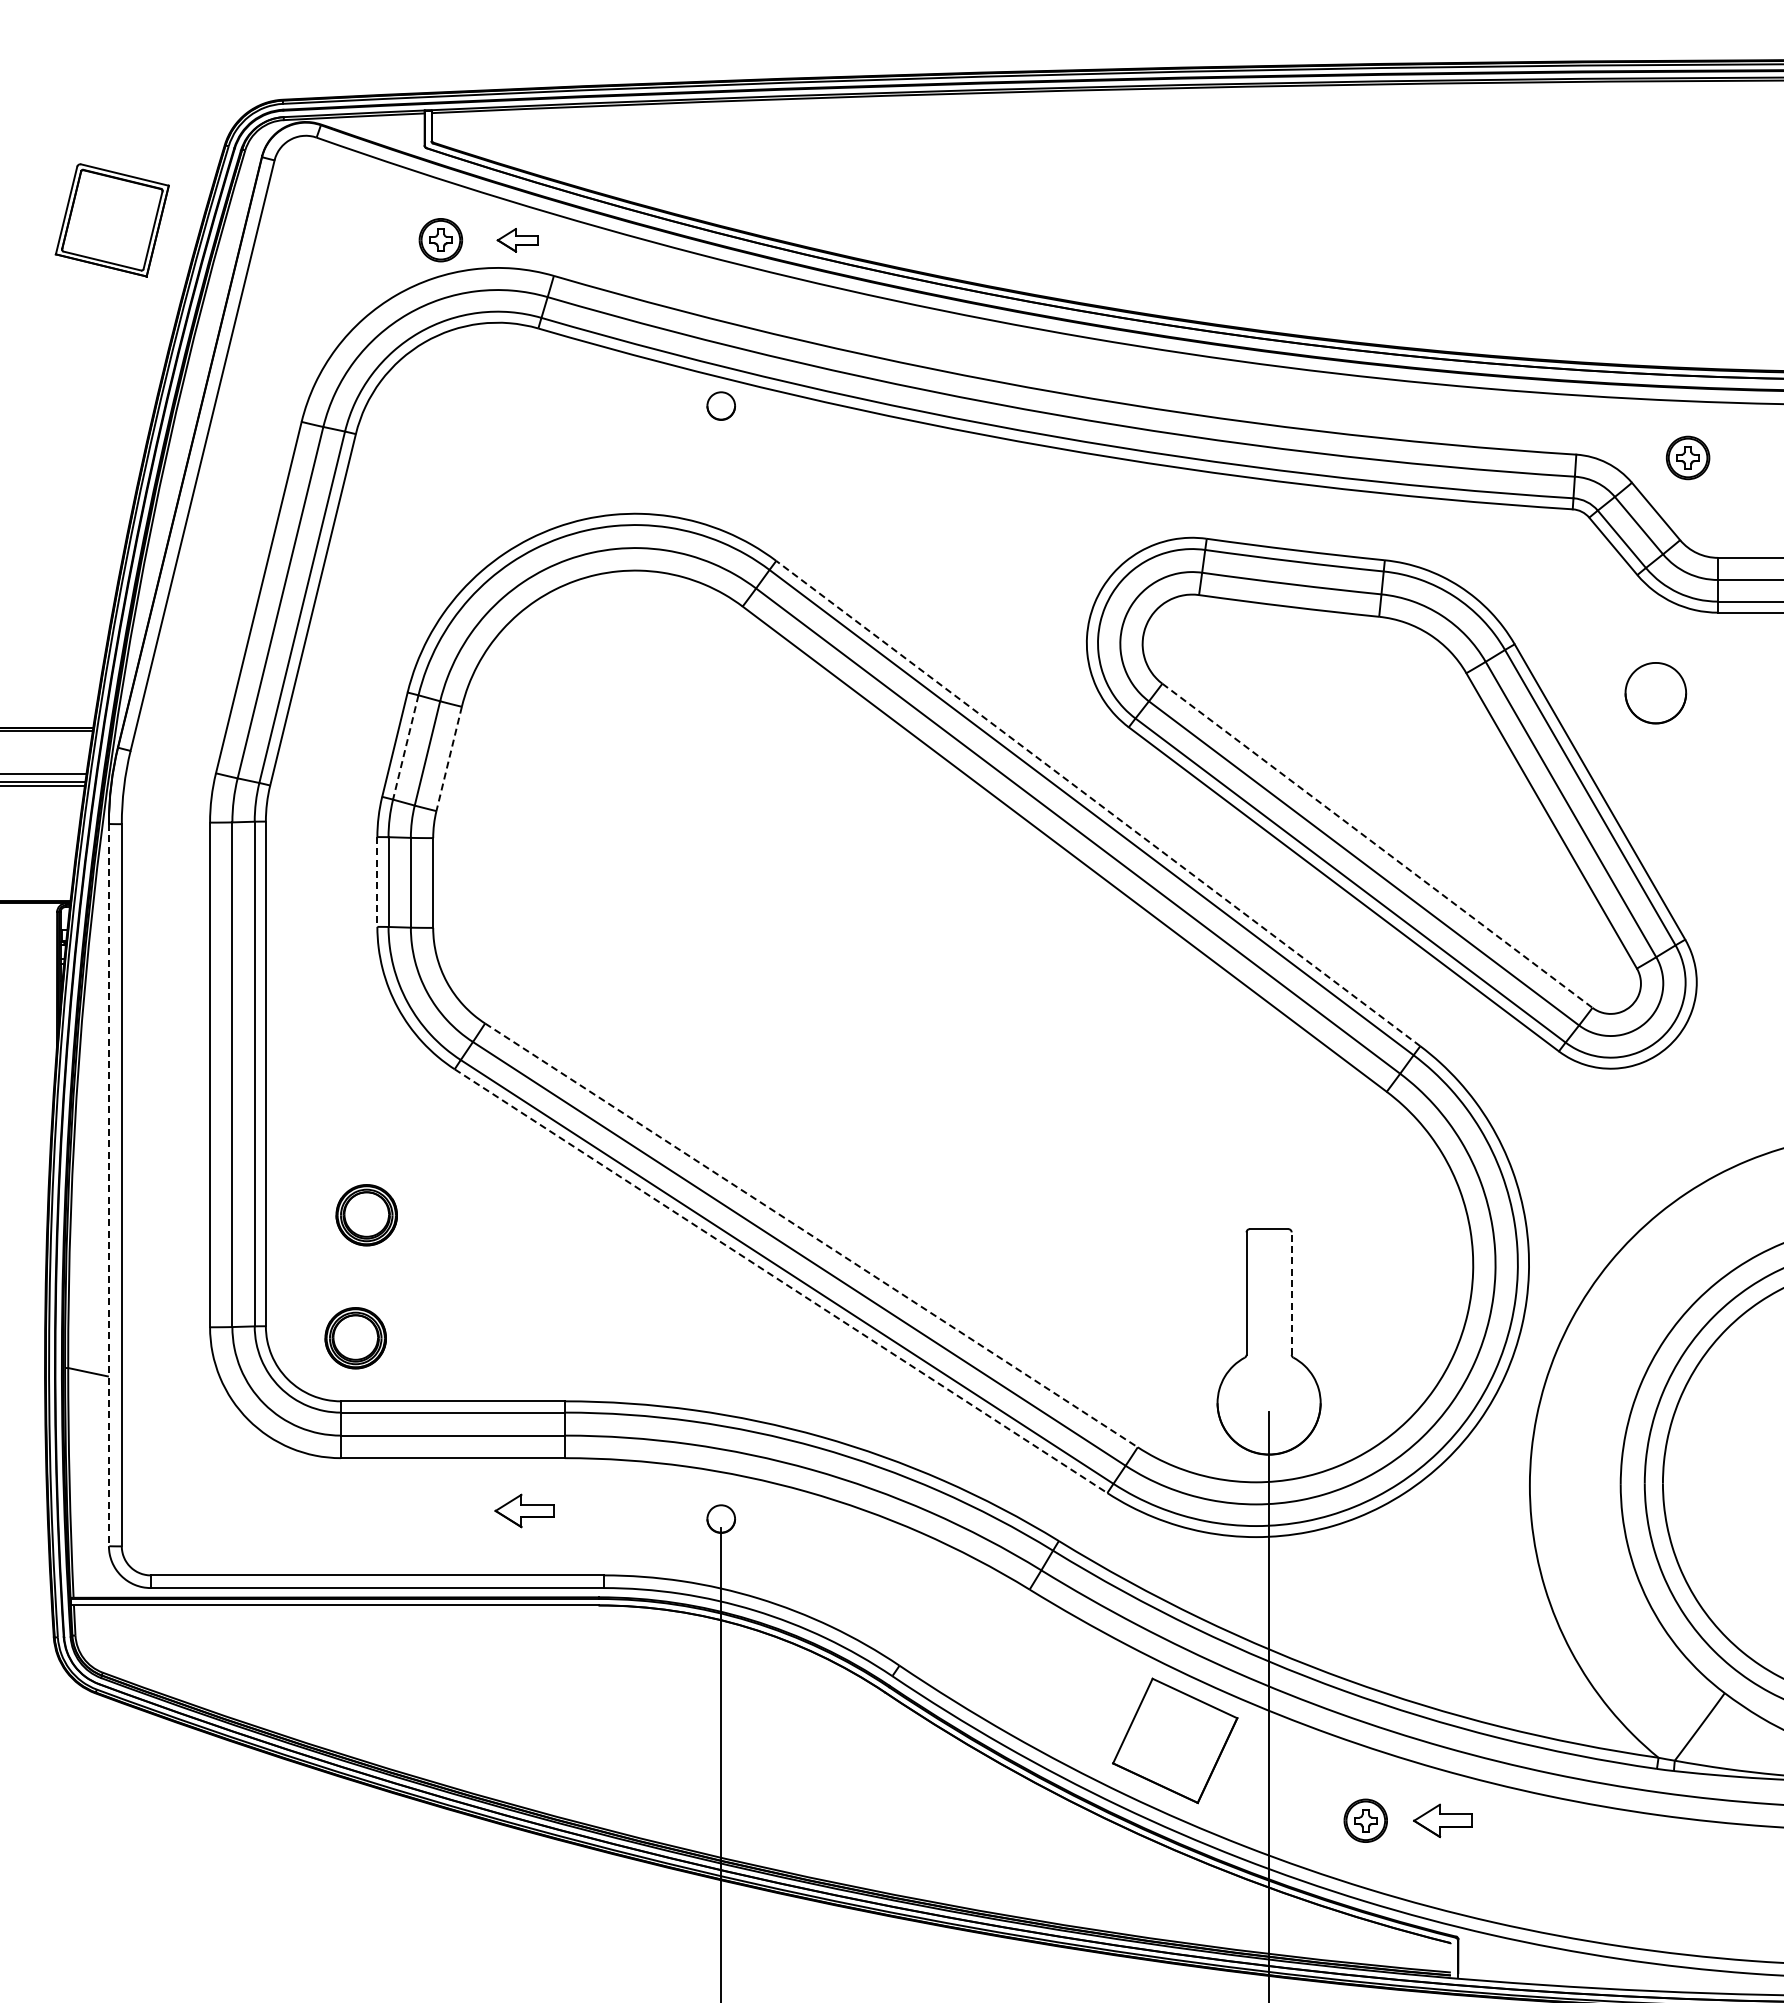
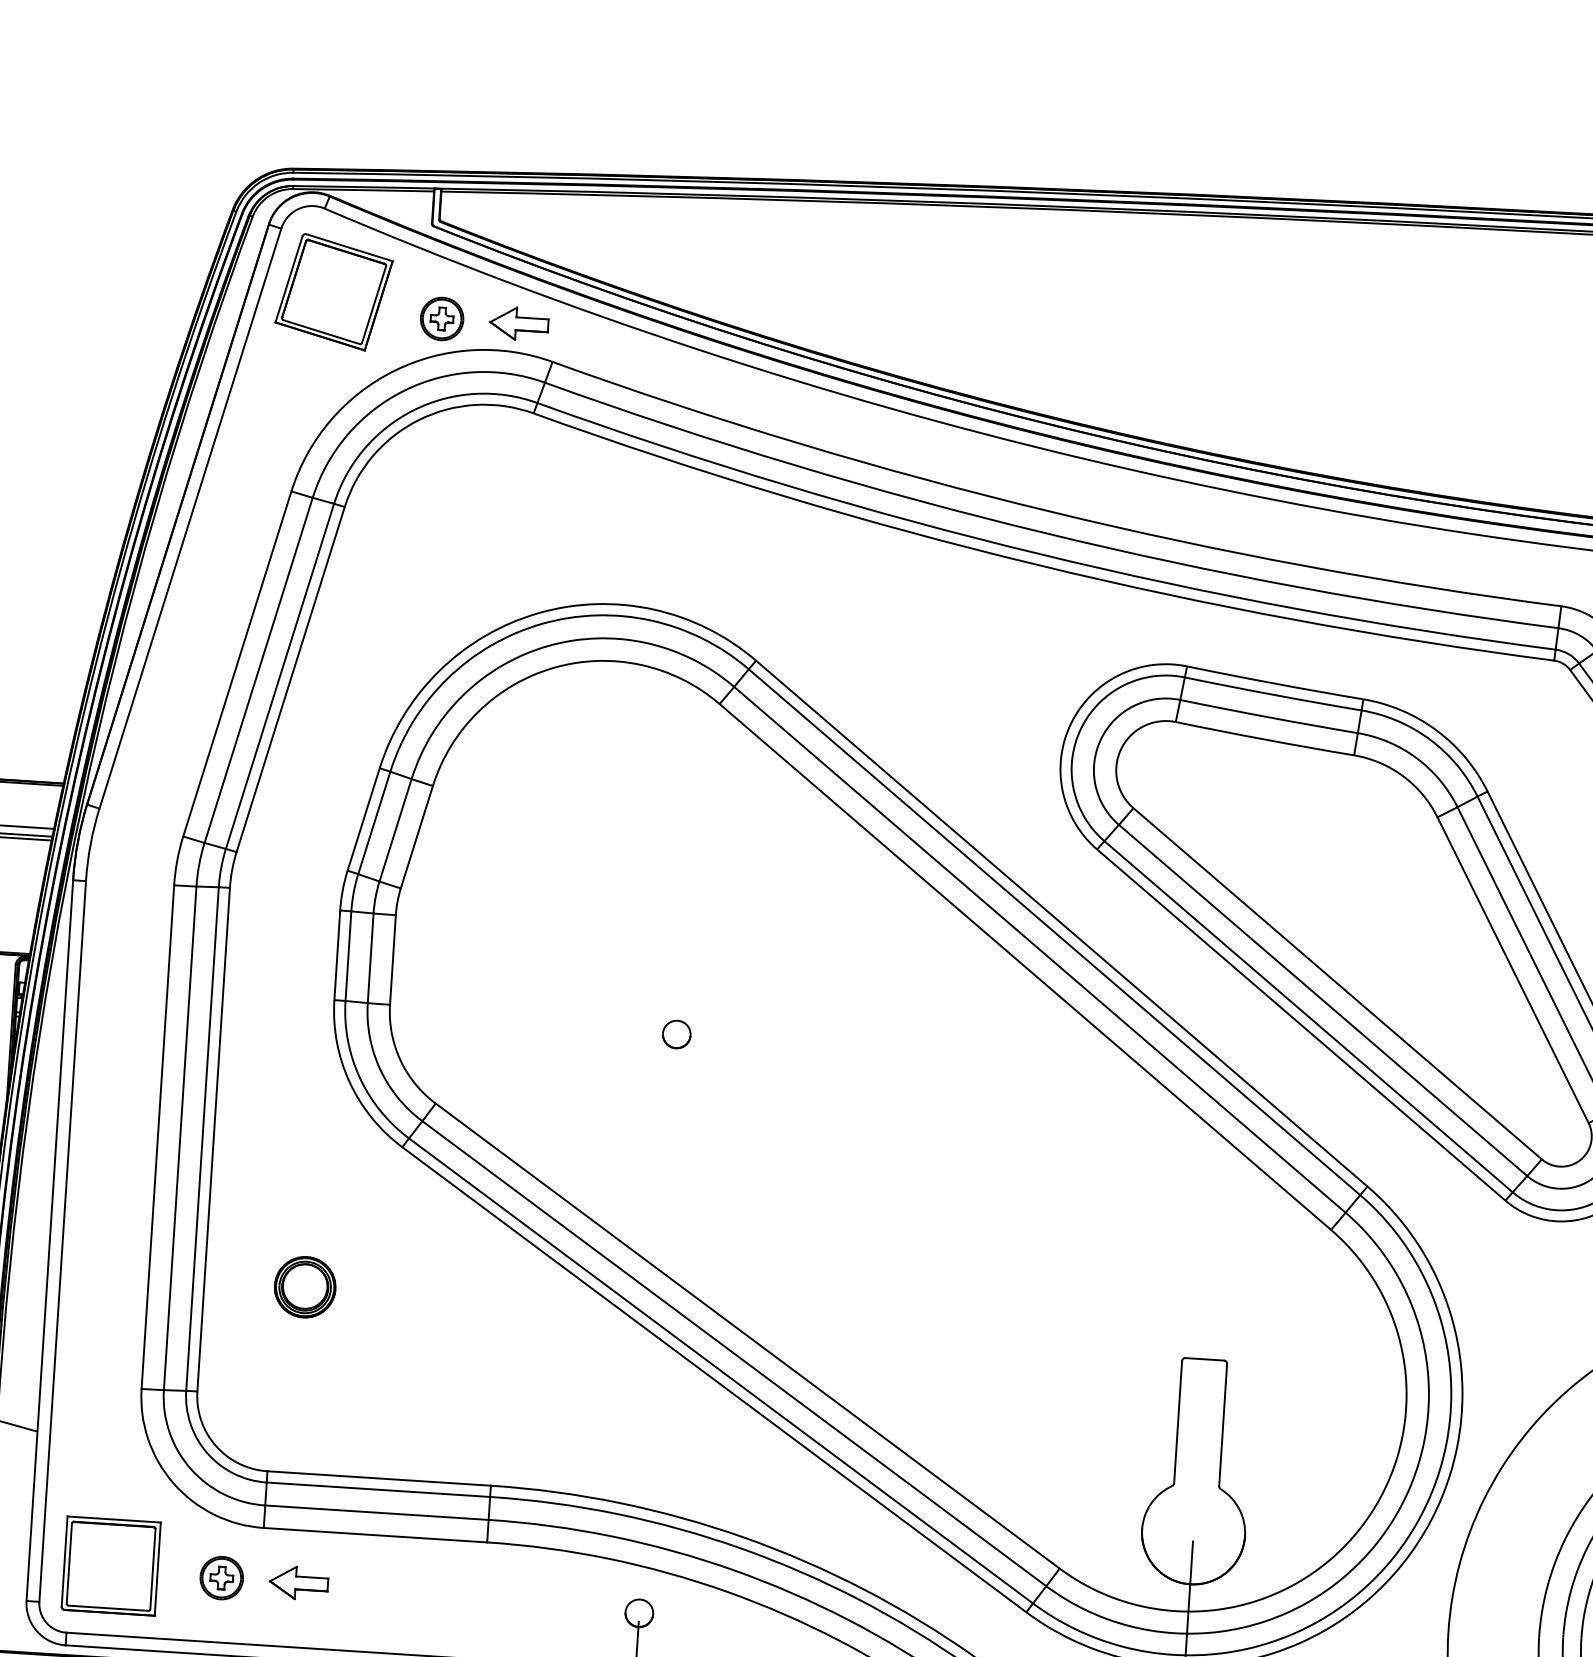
part: (111, 220) -> (333, 292), moved
part: (517, 240) -> (518, 324), size x1.43
part: (720, 405) -> (676, 1033), moved
line: (405, 747) -> (374, 822), dashed -> solid
line: (449, 758) -> (417, 836), dashed -> solid
line: (1097, 803) -> (1060, 923), dashed -> solid
line: (1377, 846) -> (1337, 984), dashed -> solid
line: (377, 881) -> (337, 954), dashed -> solid
line: (108, 1185) -> (49, 1240), dashed -> solid
line: (811, 1235) -> (747, 1336), dashed -> solid
line: (781, 1281) -> (714, 1380), dashed -> solid
line: (1291, 1293) -> (1222, 1424), dashed -> solid
part: (355, 1338) -> (286, 1409), removed
part: (190, 1505) -> (110, 1565), added
part: (302, 1510) -> (222, 1577), added
part: (524, 1510) -> (298, 1582), moved

